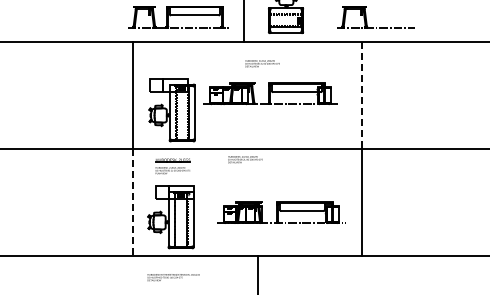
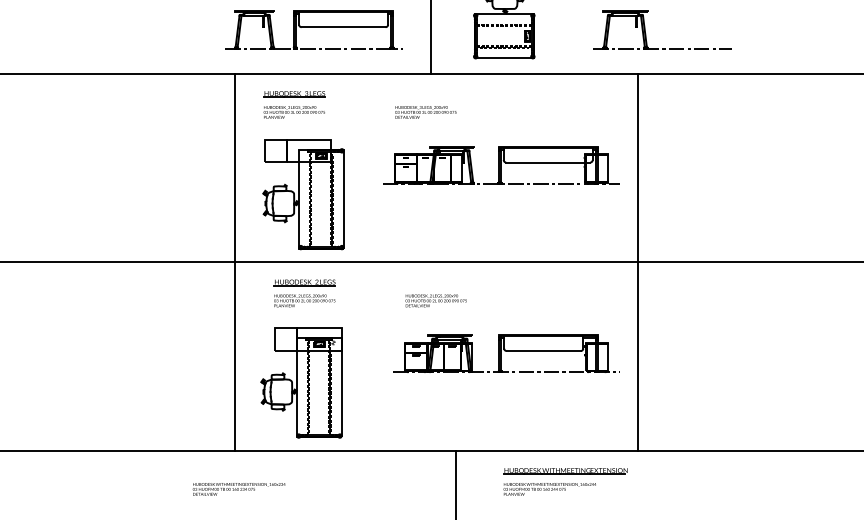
part: (166, 59) -> (293, 104), added
text: (262, 63) -> (425, 111), moved
part: (270, 93) -> (501, 164), moved
line: (361, 95) -> (637, 168), dashed -> solid
text: (245, 159) -> (436, 300), moved
line: (133, 202) -> (235, 356), dashed -> solid
part: (281, 212) -> (506, 353), moved
part: (320, 273) -> (565, 482), added
text: (173, 277) -> (238, 489), moved

